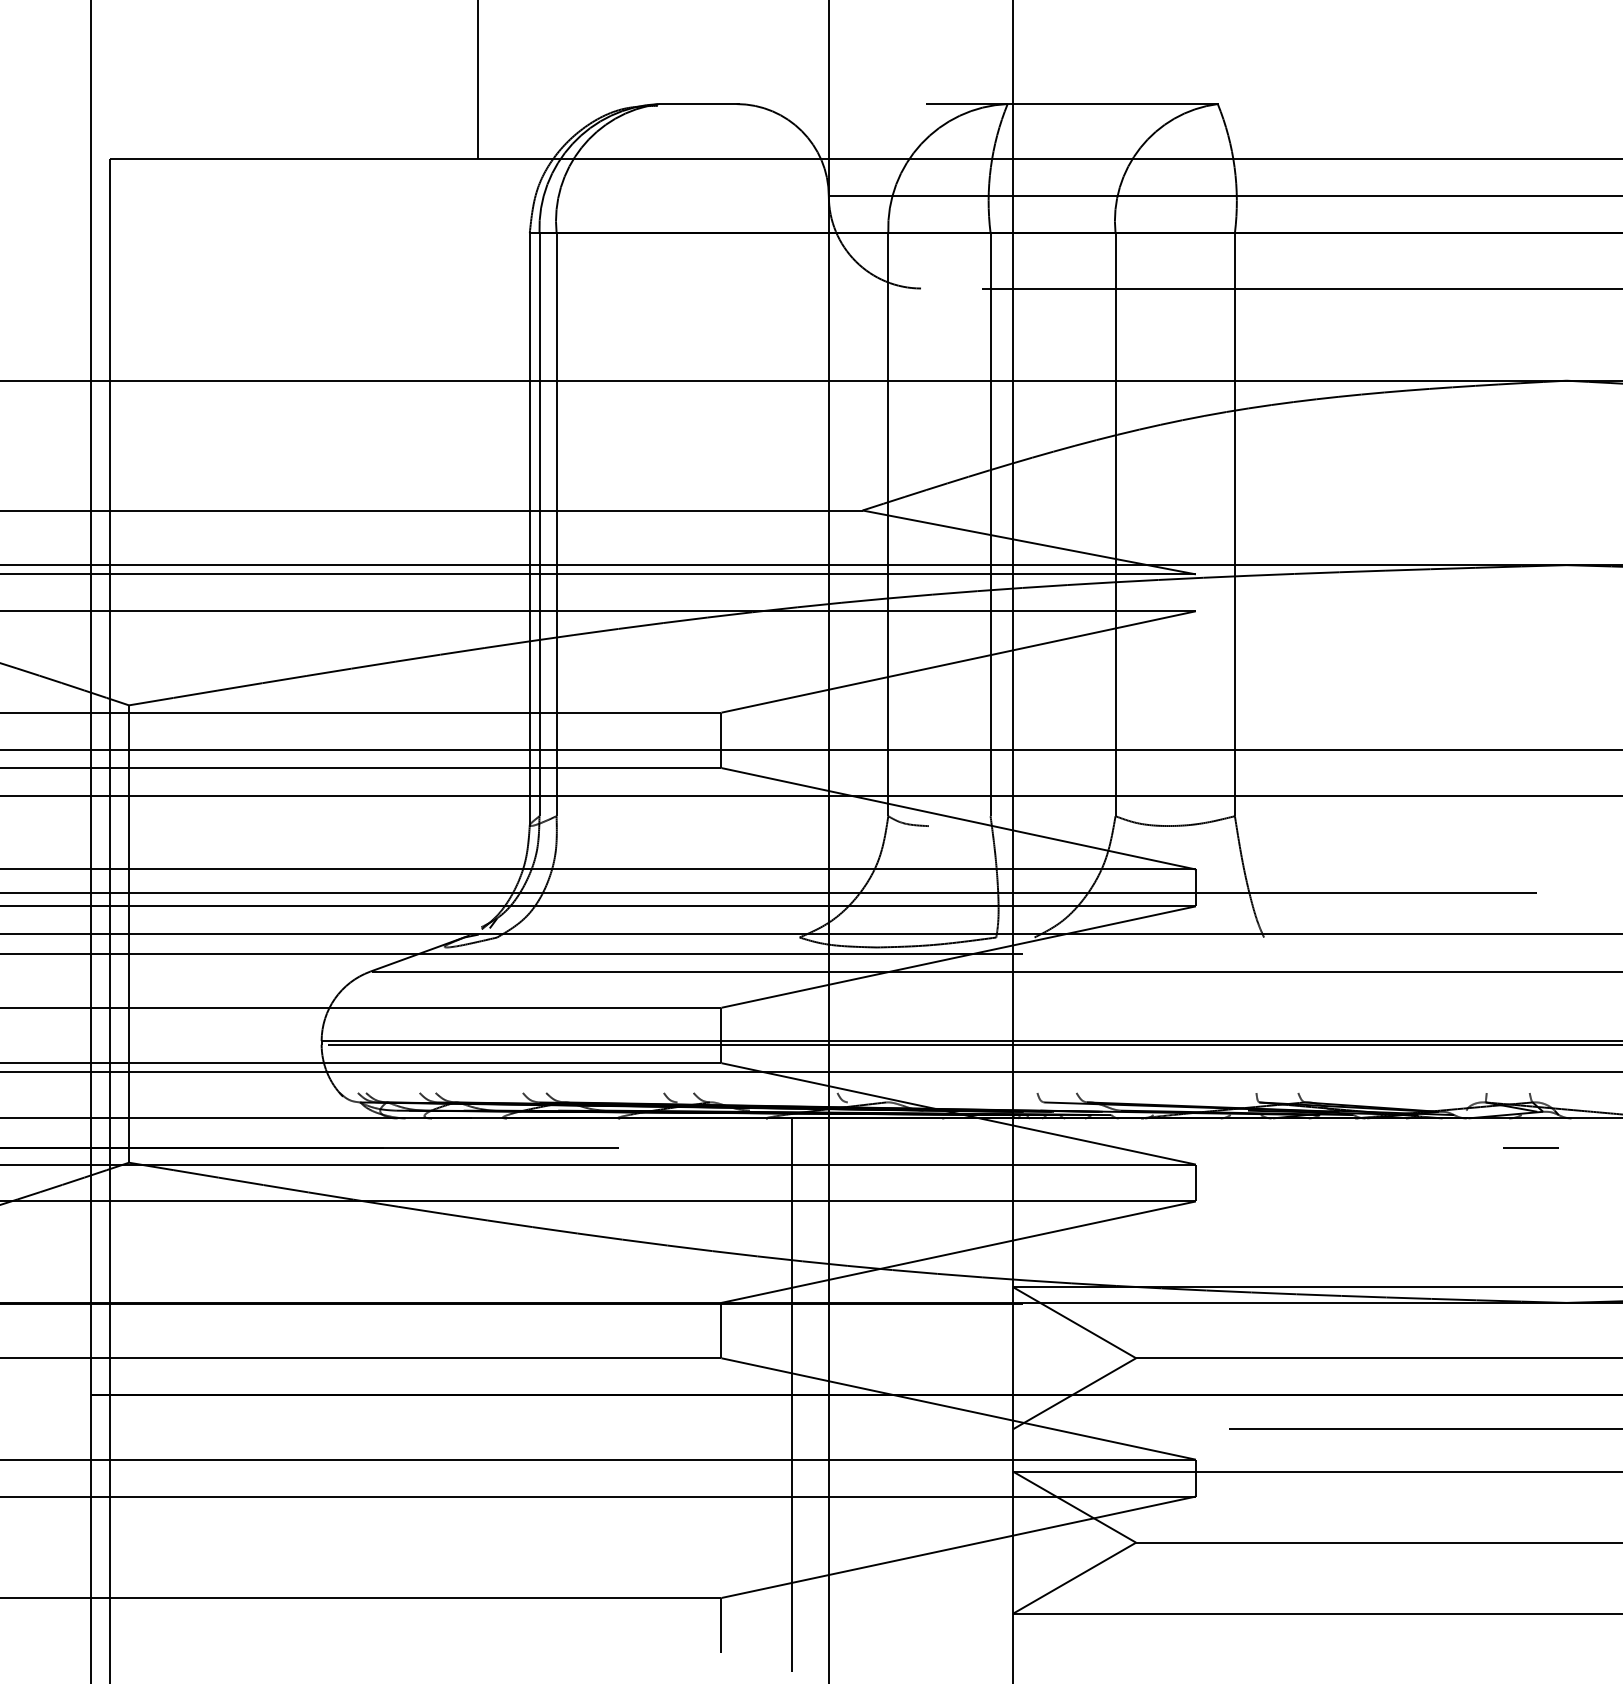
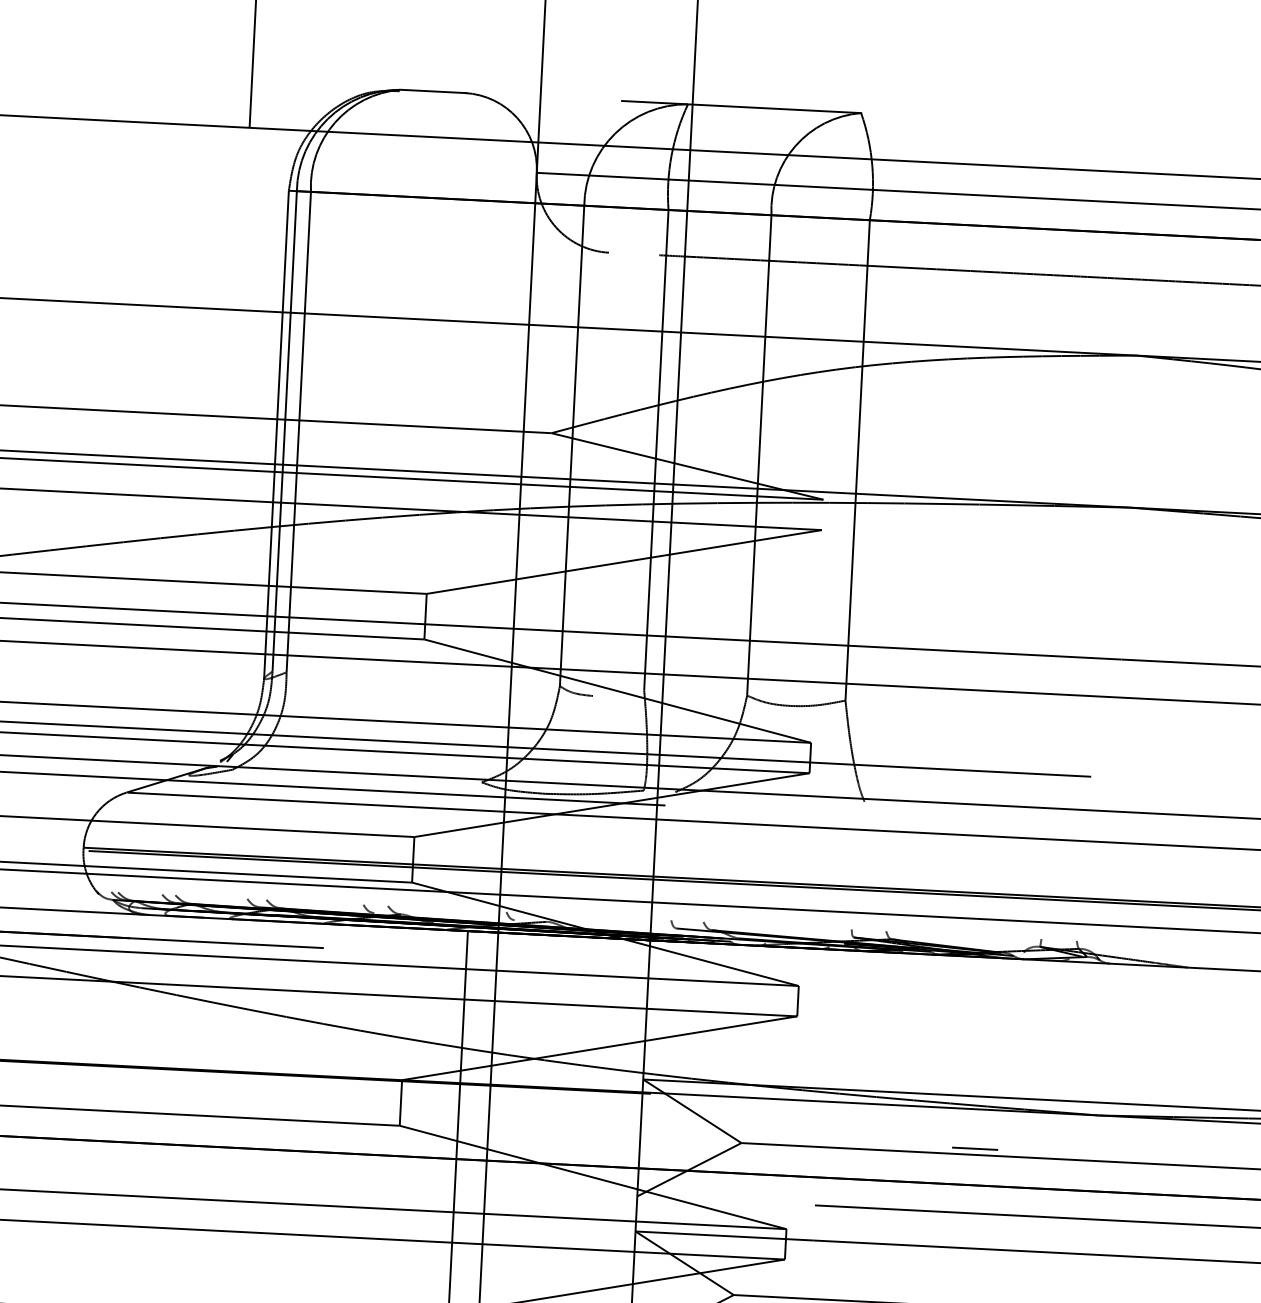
line: (1530, 1147) -> (974, 1148), moved

